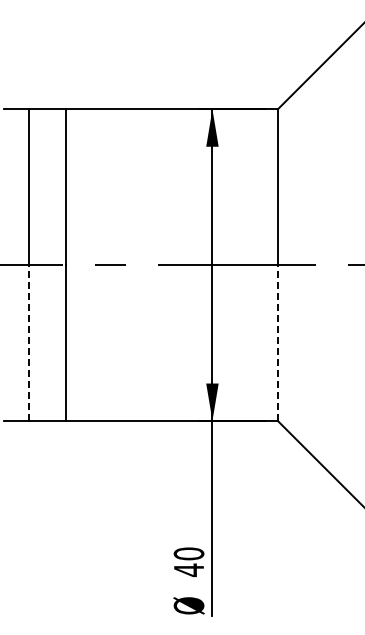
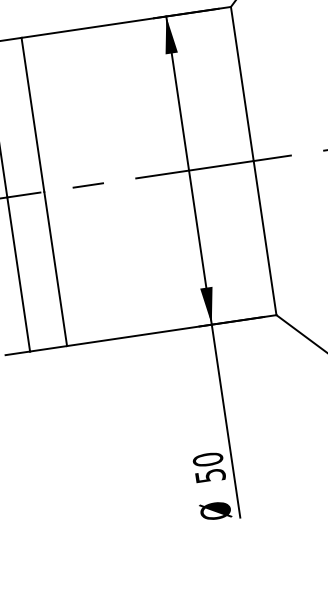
line: (28, 343) -> (18, 274), dashed -> solid
line: (277, 343) -> (264, 238), dashed -> solid
text: (189, 570) -> (210, 476), 40 -> 50

